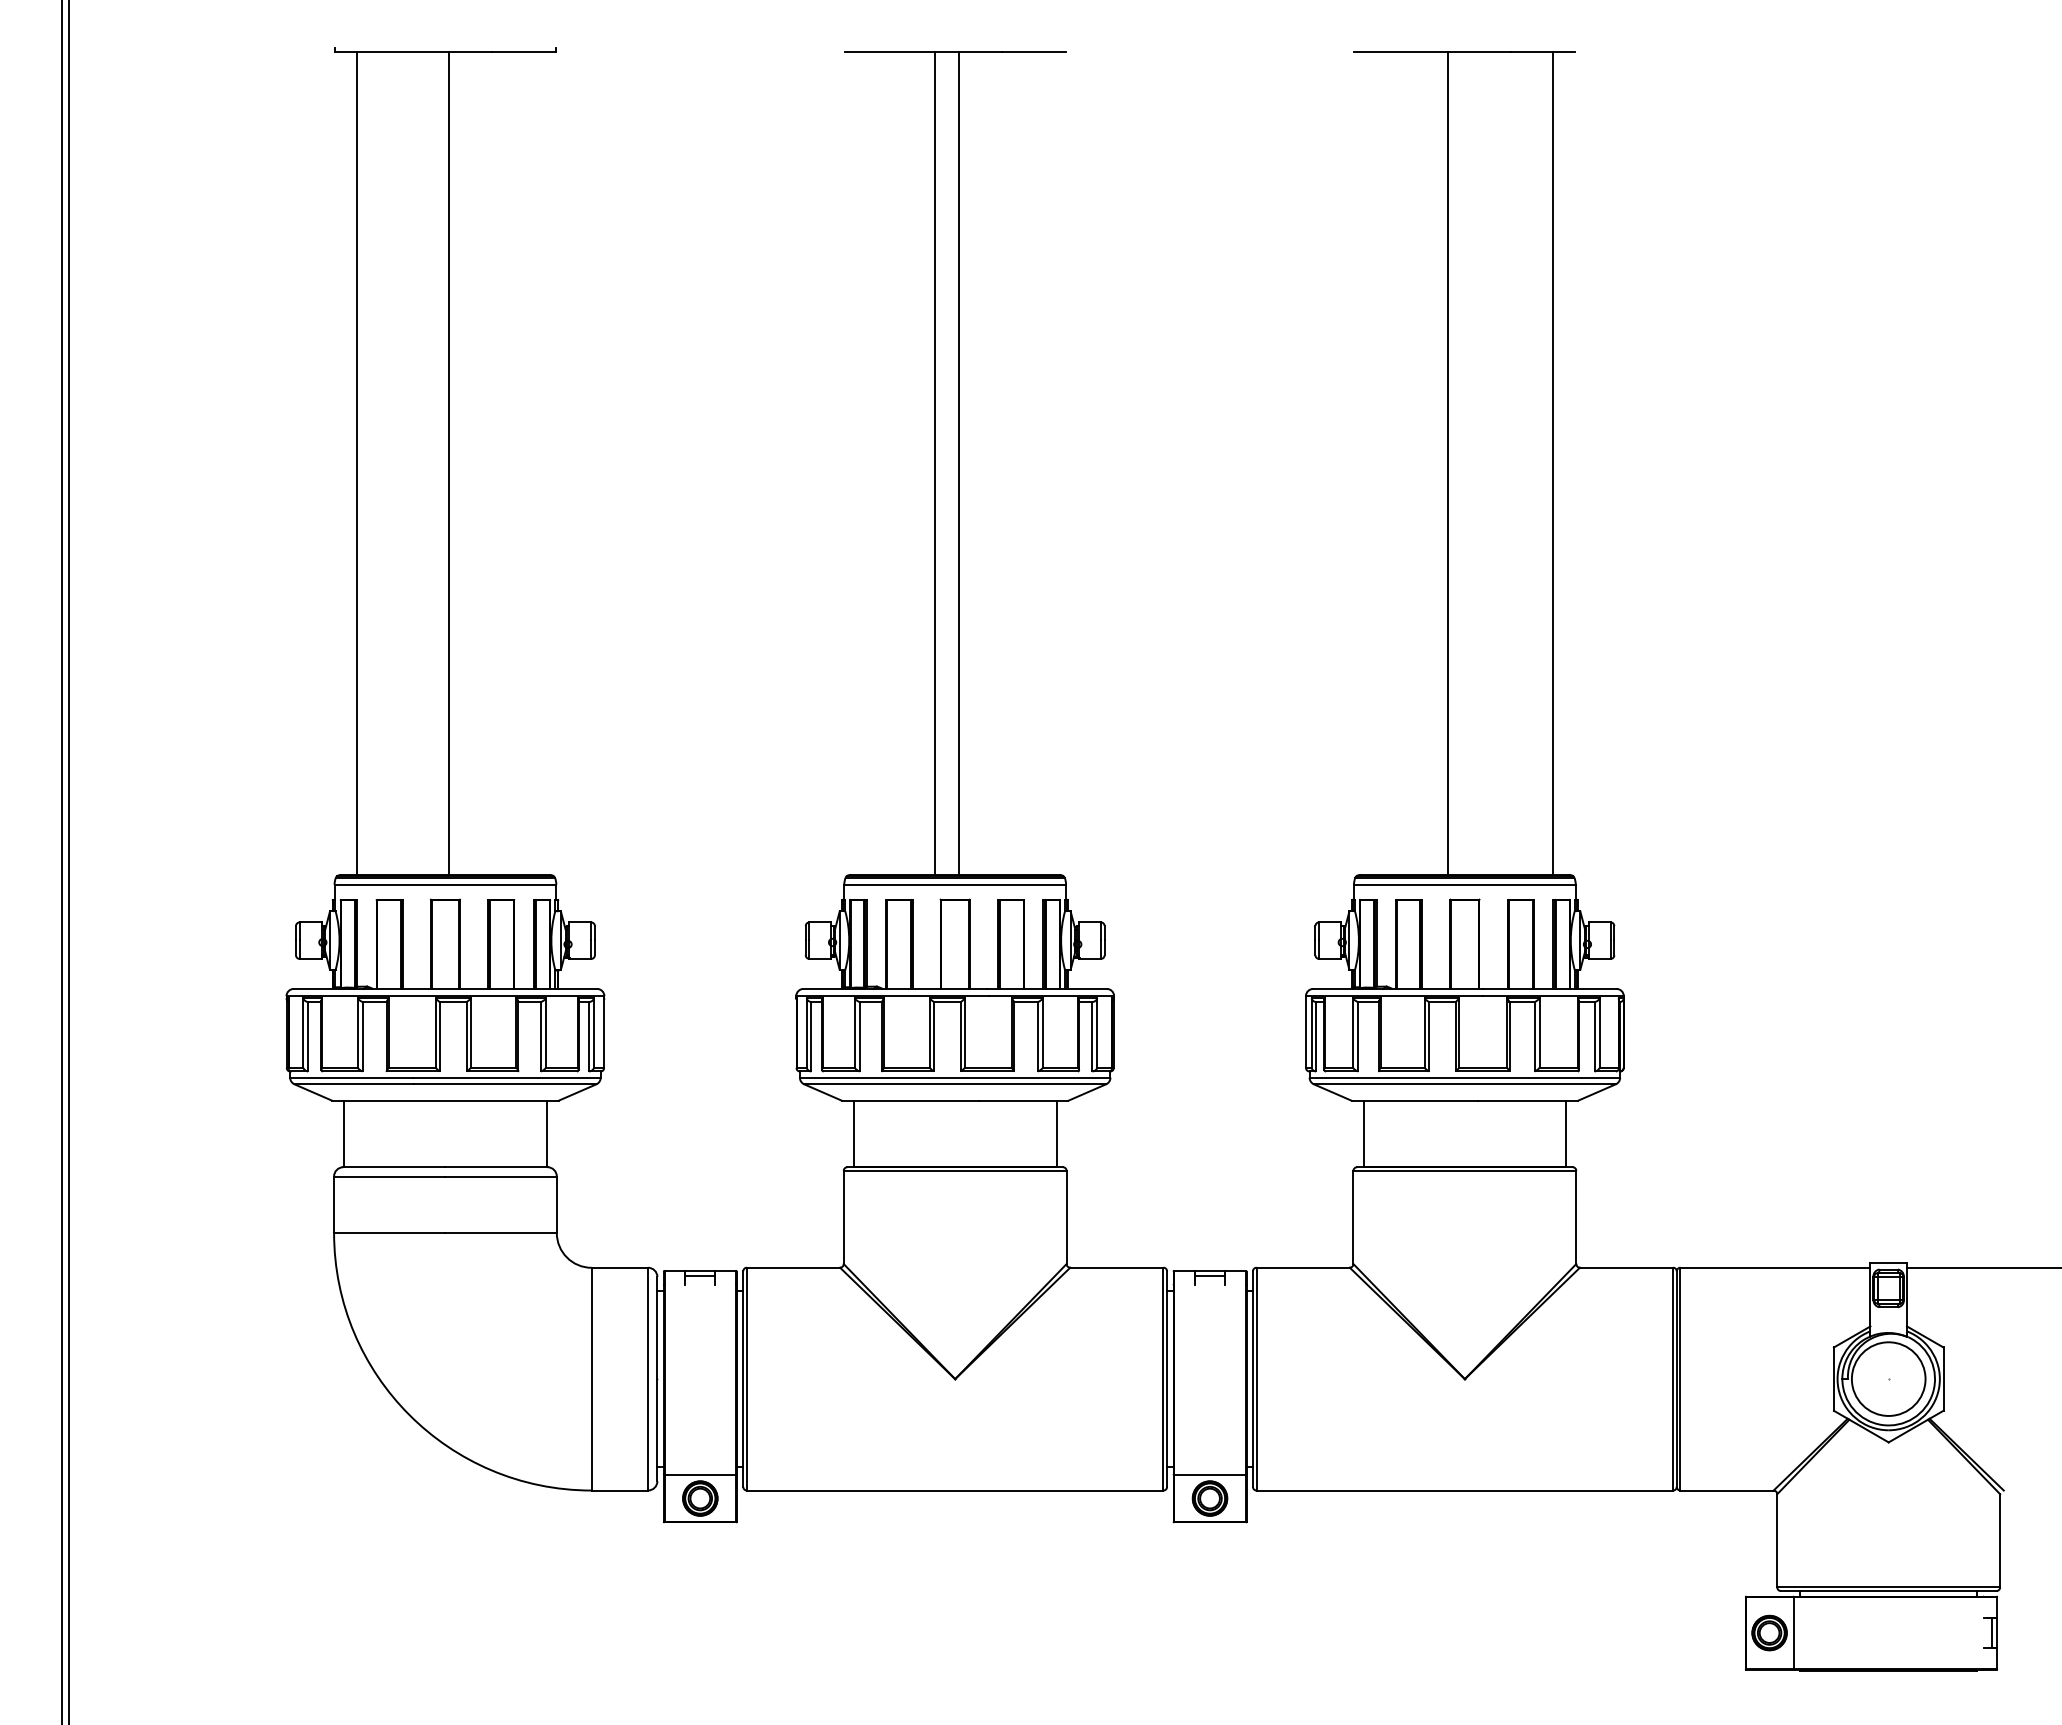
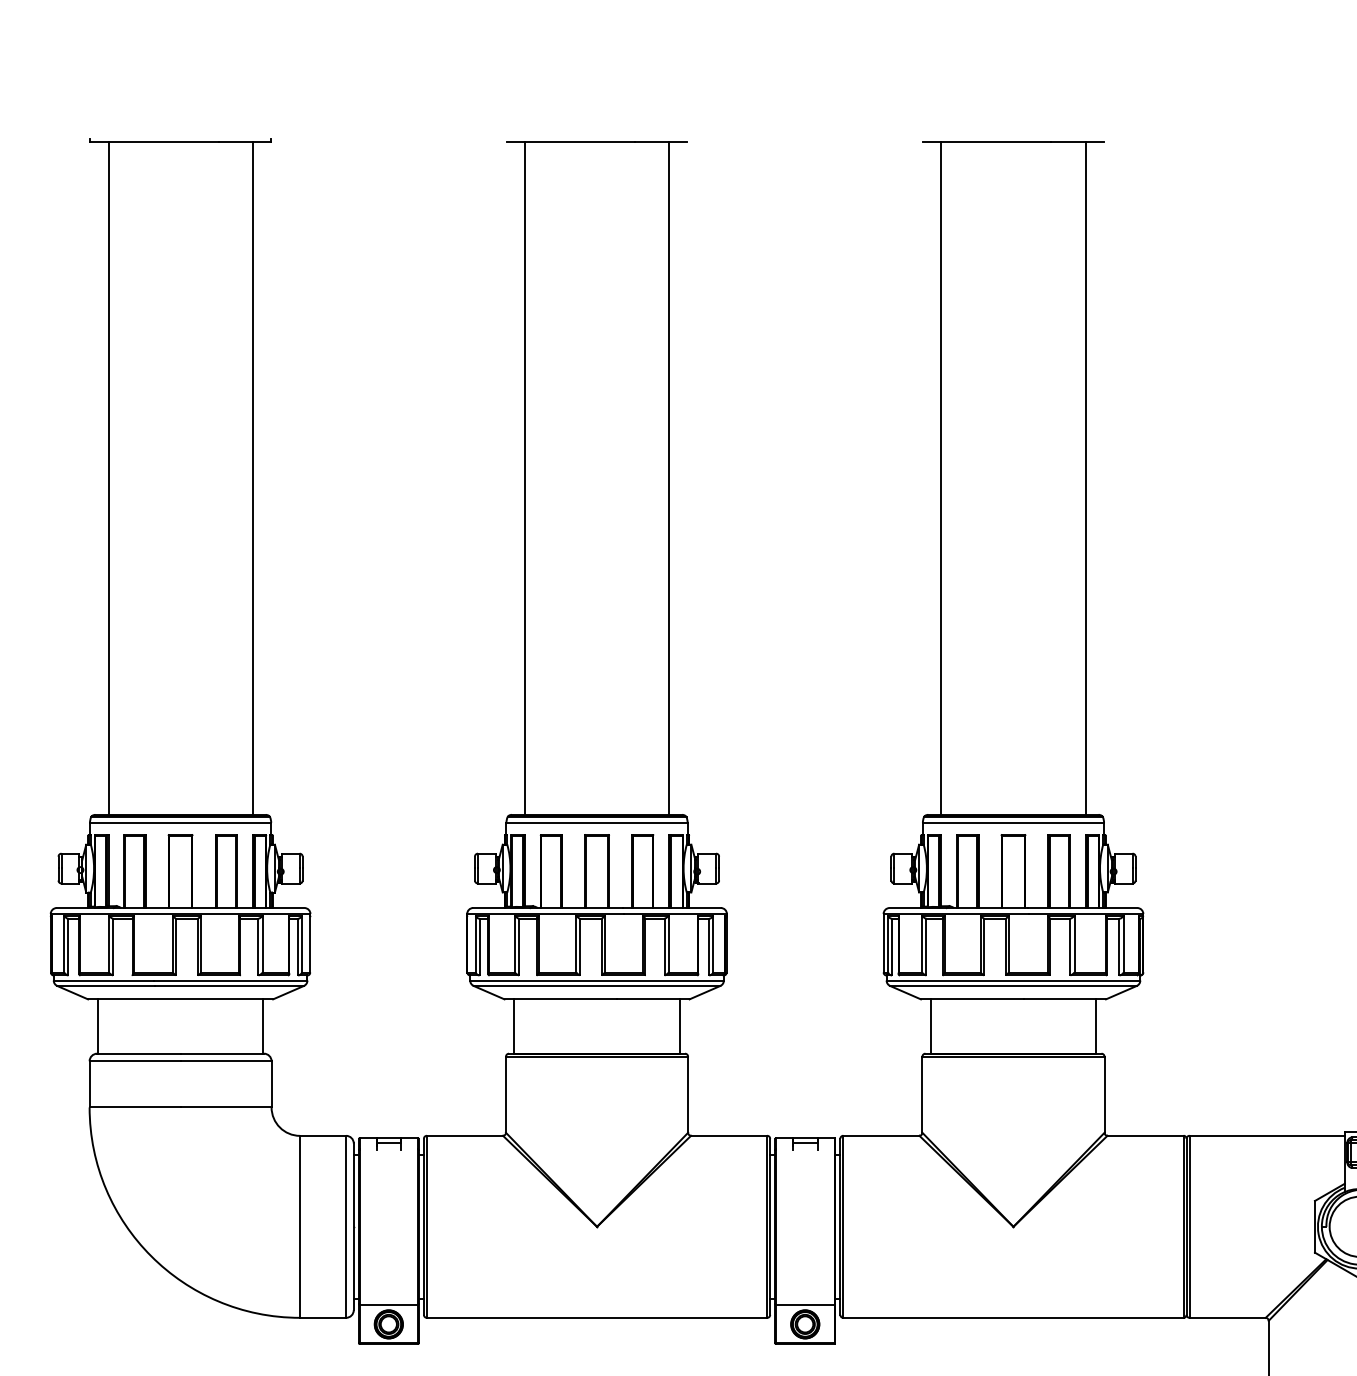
line: (448, 462) -> (252, 477), moved
line: (935, 462) -> (525, 477), moved
line: (959, 462) -> (669, 477), moved
line: (1447, 462) -> (941, 477), moved

